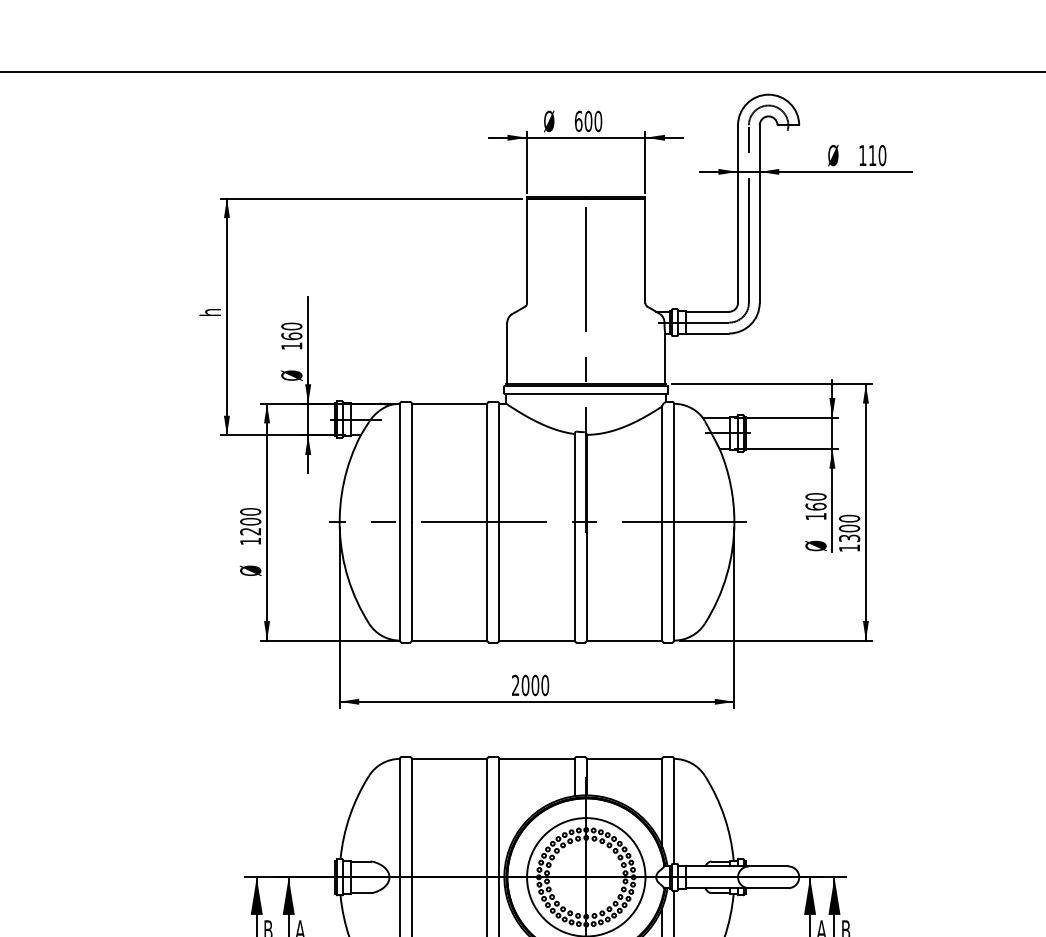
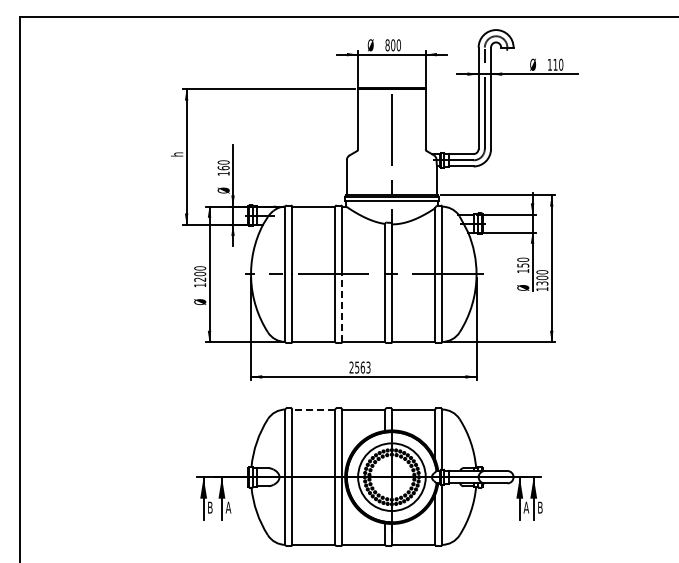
text: (578, 119) -> (387, 44), 600 -> 800
text: (816, 506) -> (523, 265), 160 -> 150
line: (499, 582) -> (342, 308), solid -> dashed
text: (534, 685) -> (362, 367), 2000 -> 2563
line: (449, 758) -> (313, 409), solid -> dashed

